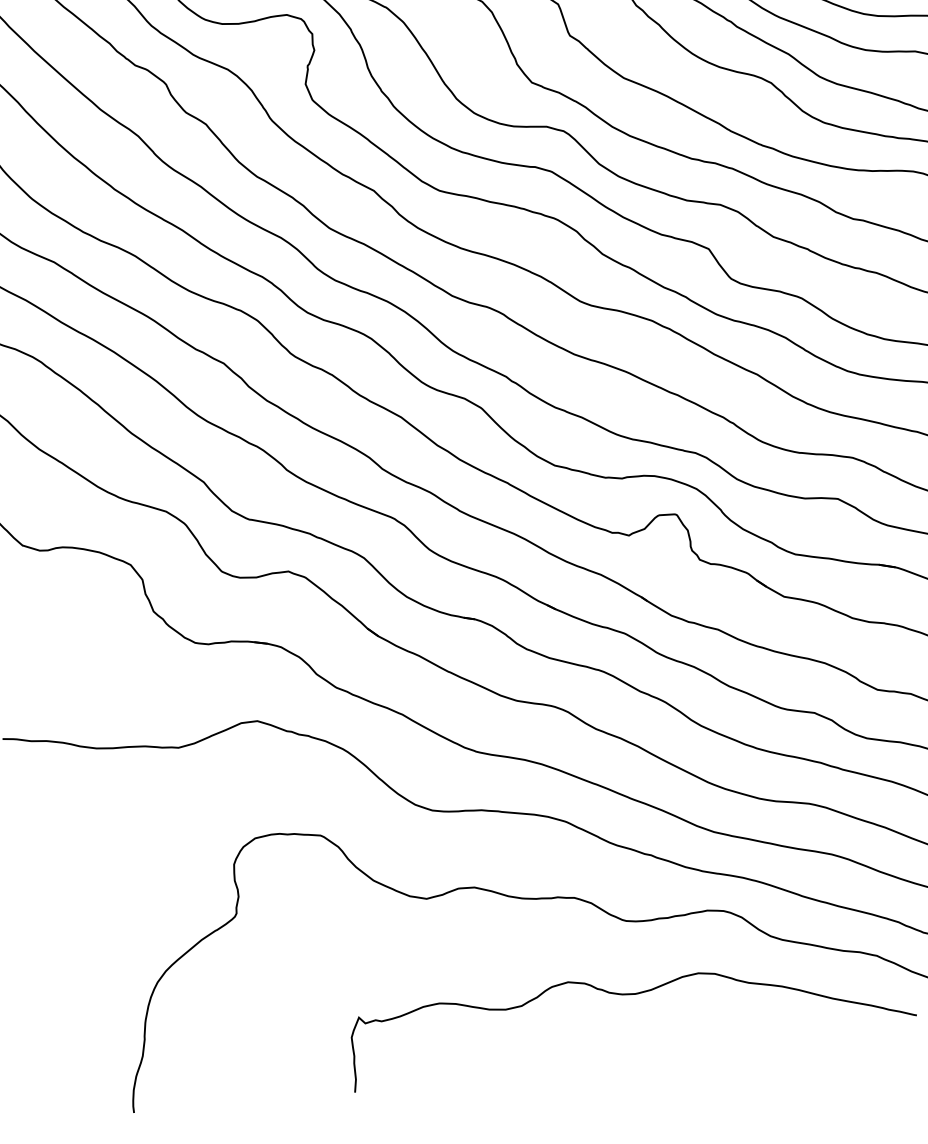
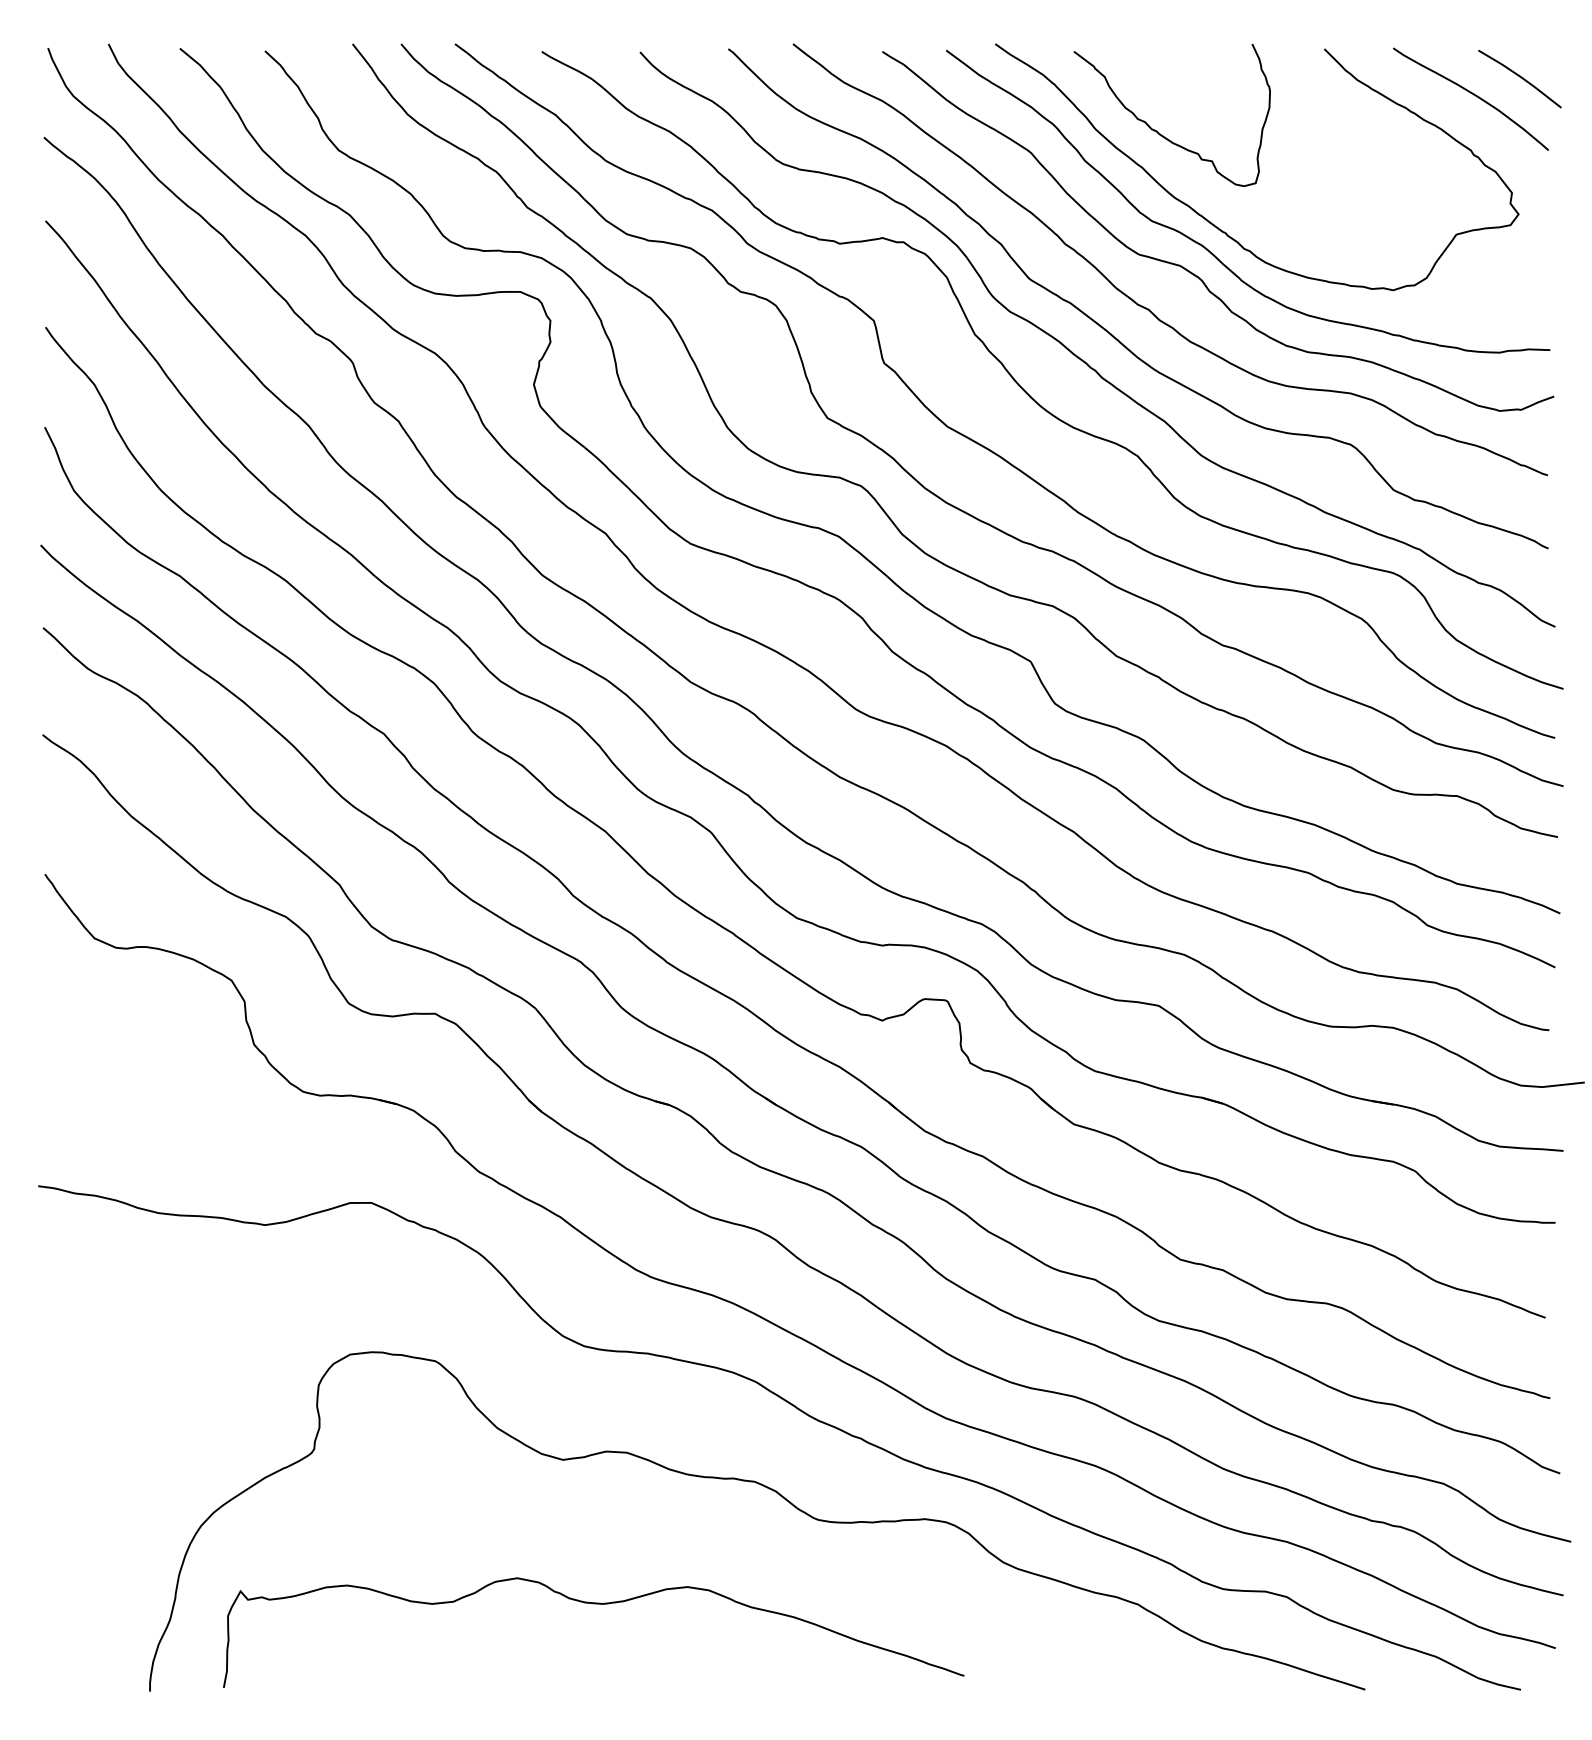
curve: (628, 995) -> (593, 1604), moved

